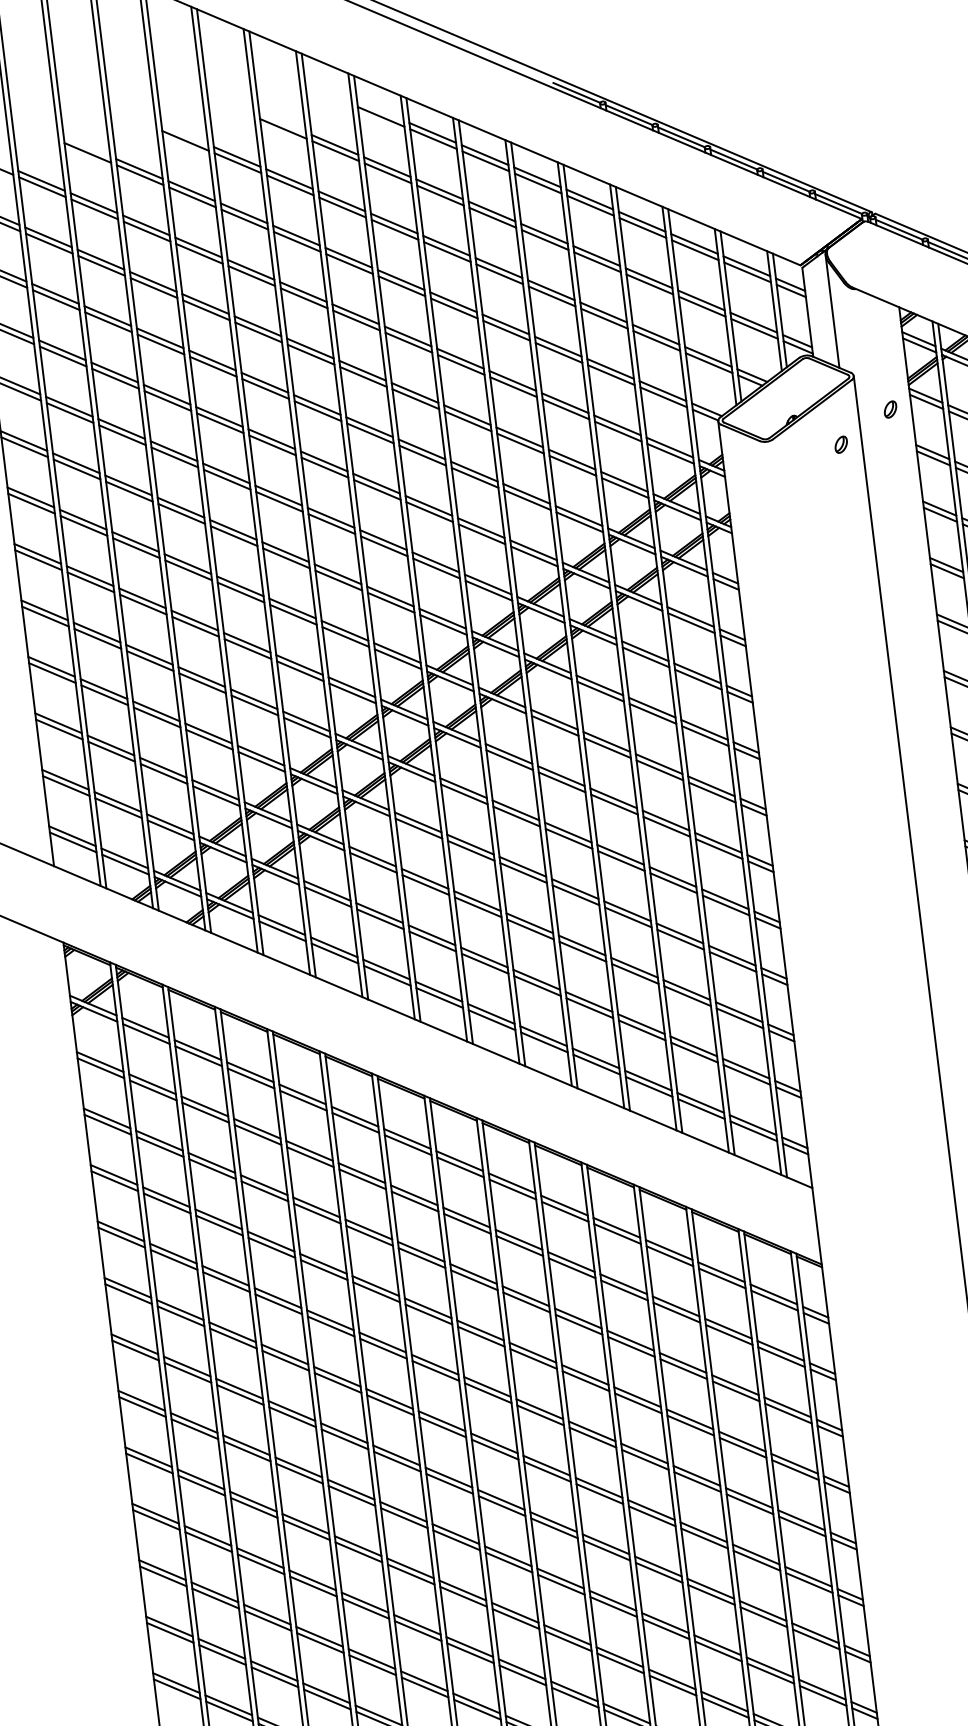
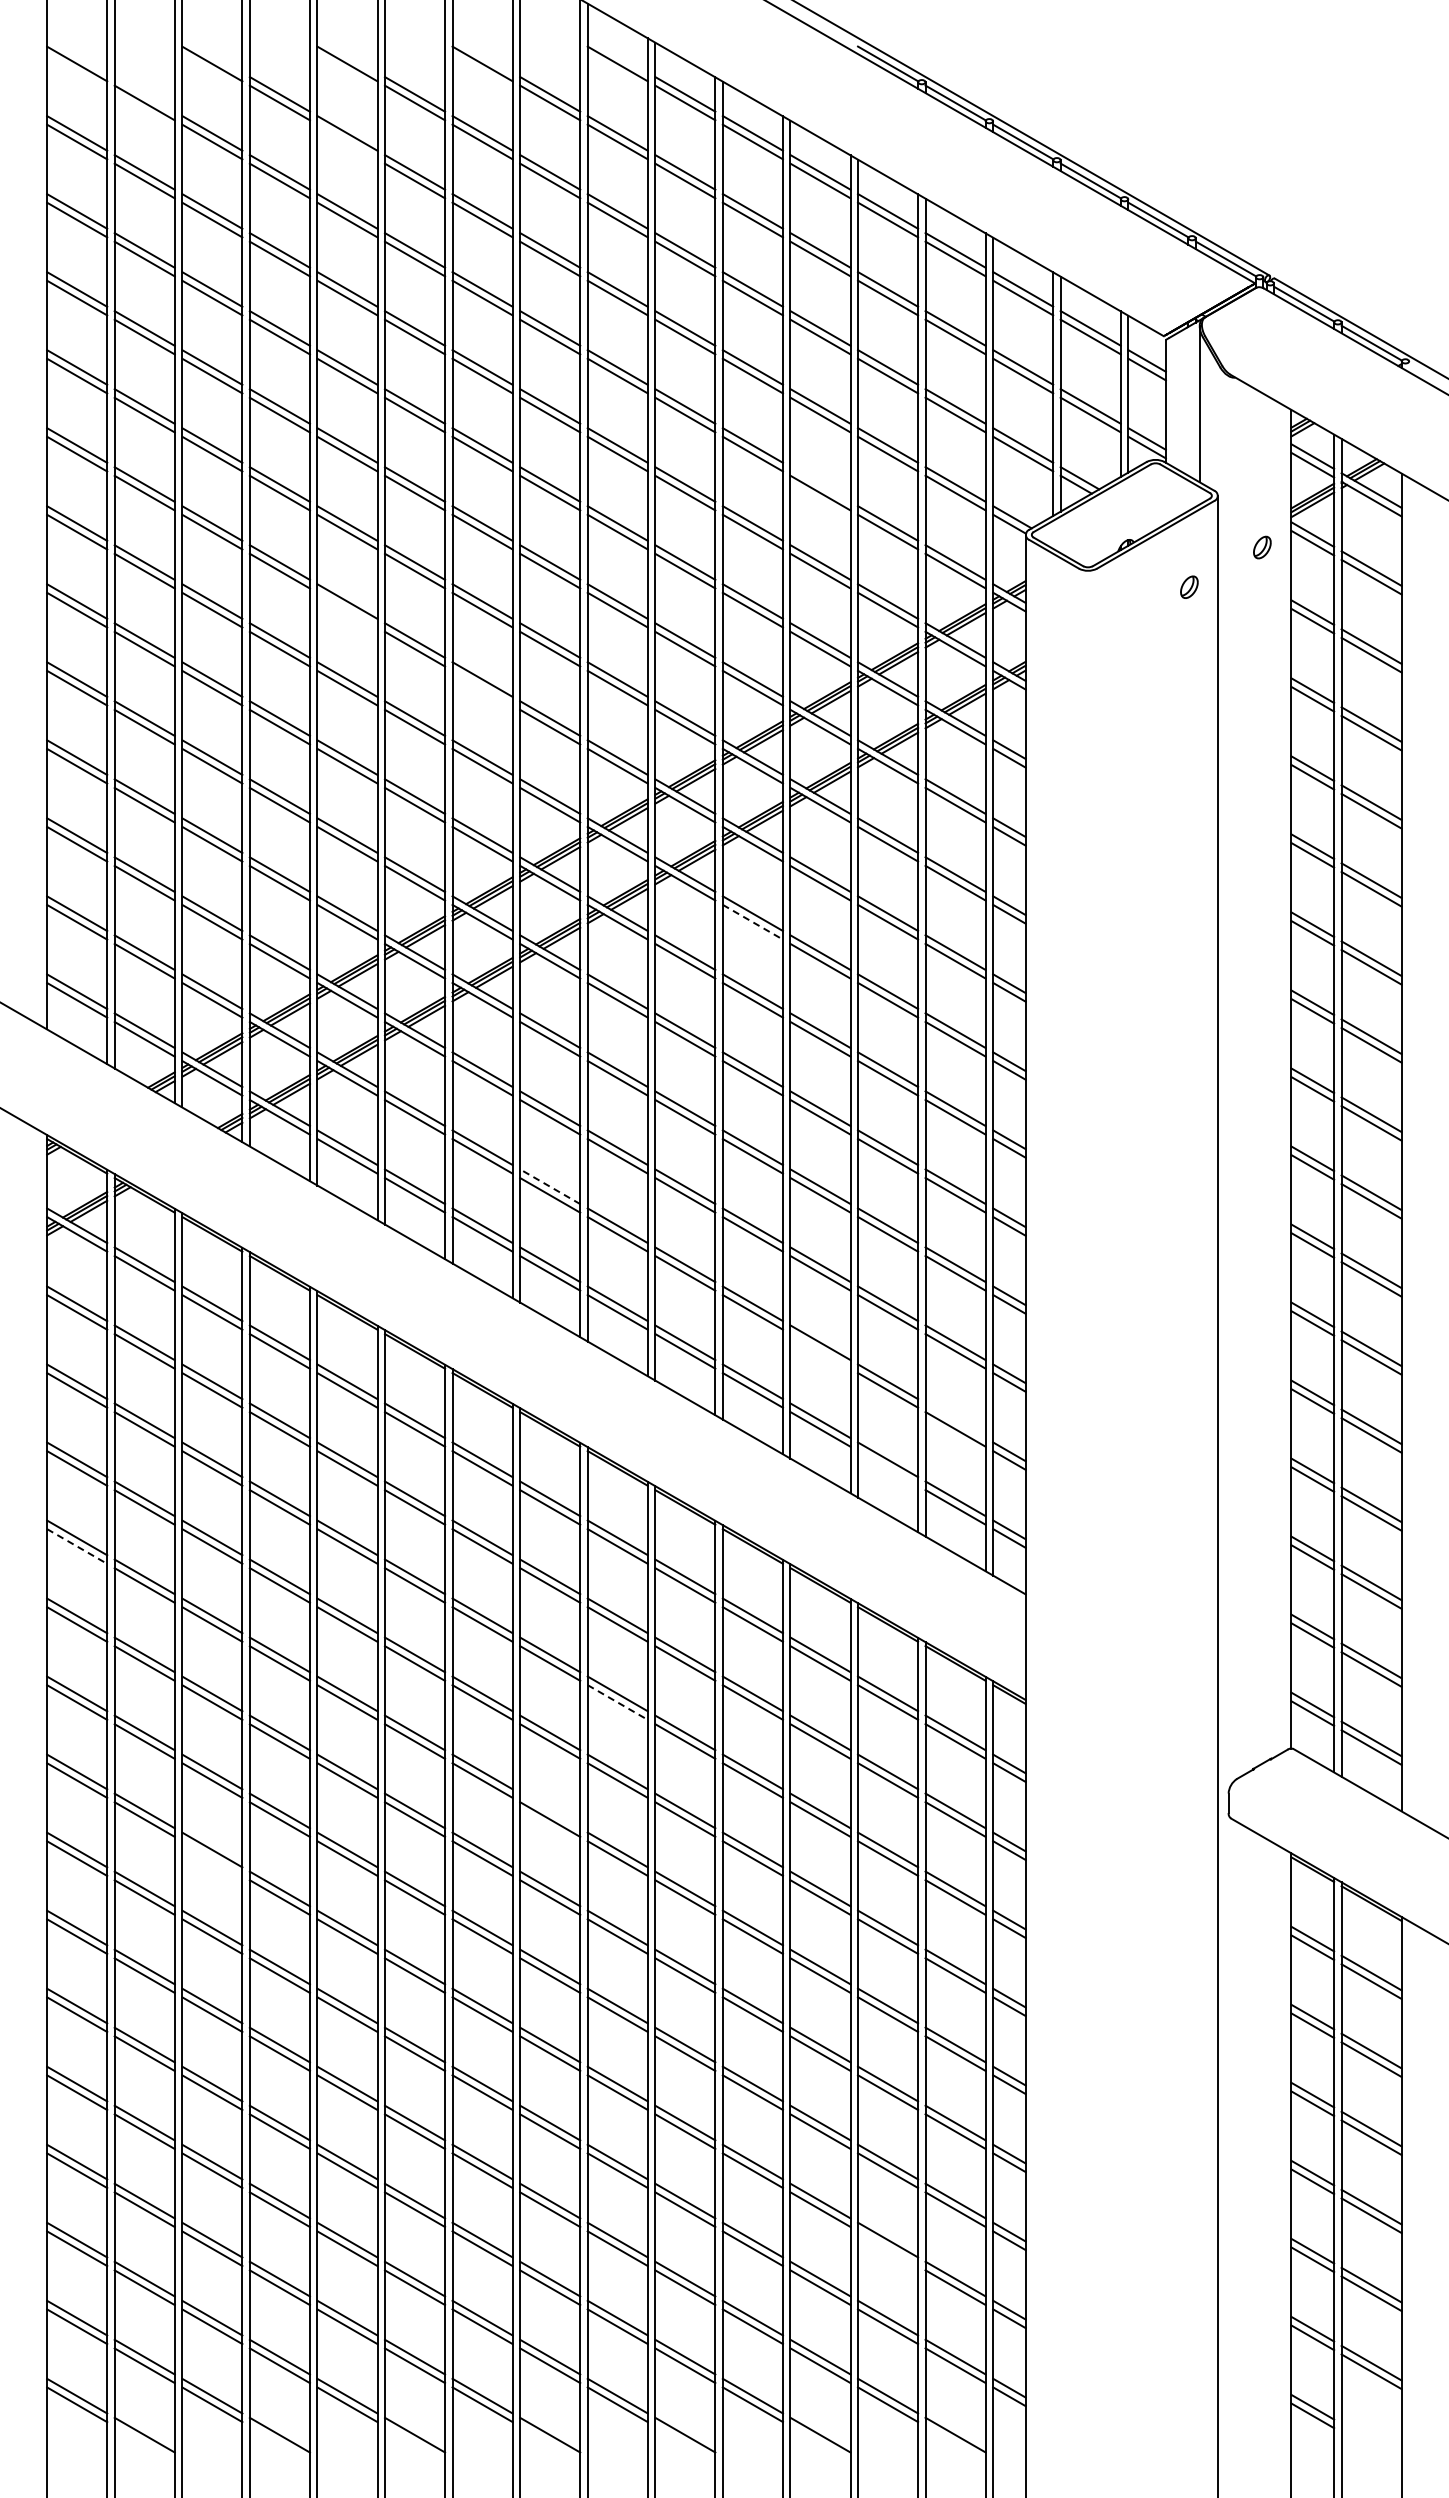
line: (41, 181) -> (144, 94), removed
line: (192, 197) -> (347, 141), removed
line: (565, 403) -> (820, 484), removed
line: (234, 535) -> (347, 609), removed
line: (338, 580) -> (482, 687), removed
line: (554, 726) -> (752, 922), solid -> dashed
line: (432, 935) -> (550, 1186), solid -> dashed
line: (642, 1030) -> (820, 1351), removed
line: (746, 1068) -> (955, 1420), removed
line: (701, 1109) -> (887, 1468), removed
line: (121, 1237) -> (77, 1546), solid -> dashed
line: (526, 1302) -> (617, 1702), solid -> dashed
line: (487, 1386) -> (550, 1810), removed
line: (247, 1451) -> (212, 1858), removed
line: (770, 1673) -> (887, 2248), removed

